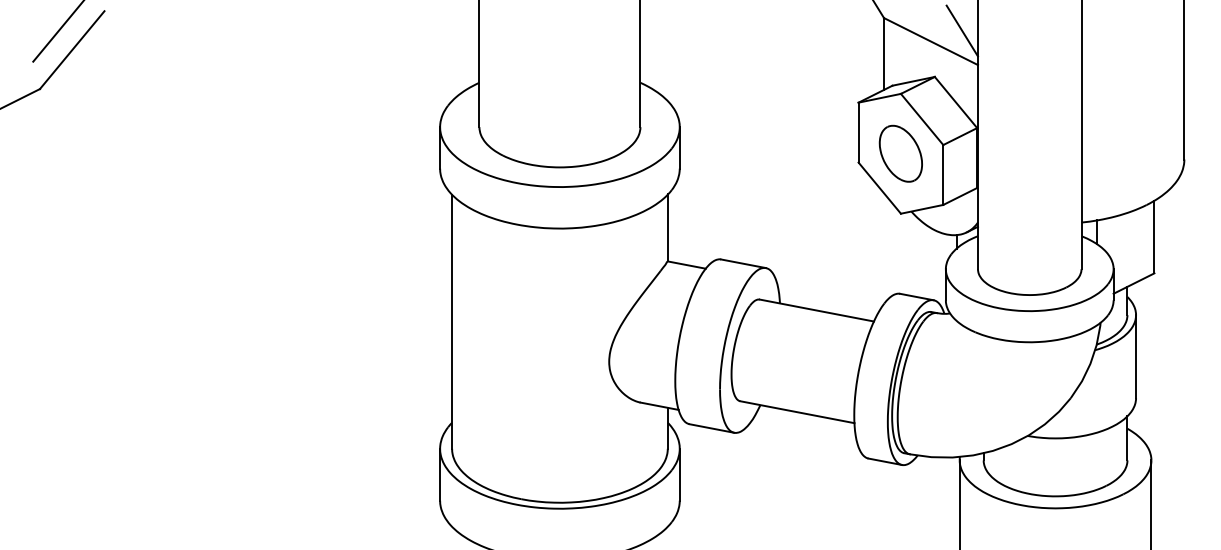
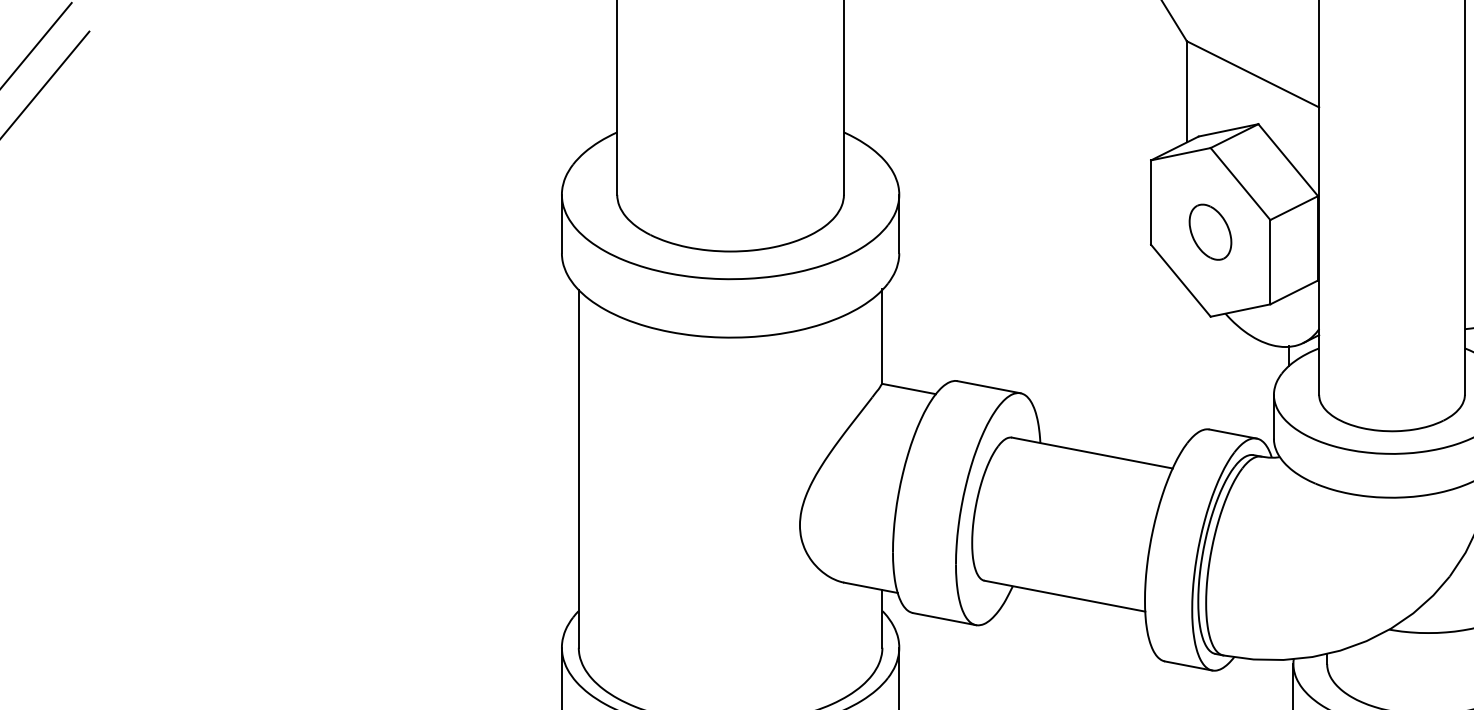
line: (961, 30) -> (1295, 58), removed
part: (900, 153) -> (1210, 231), size x0.7

